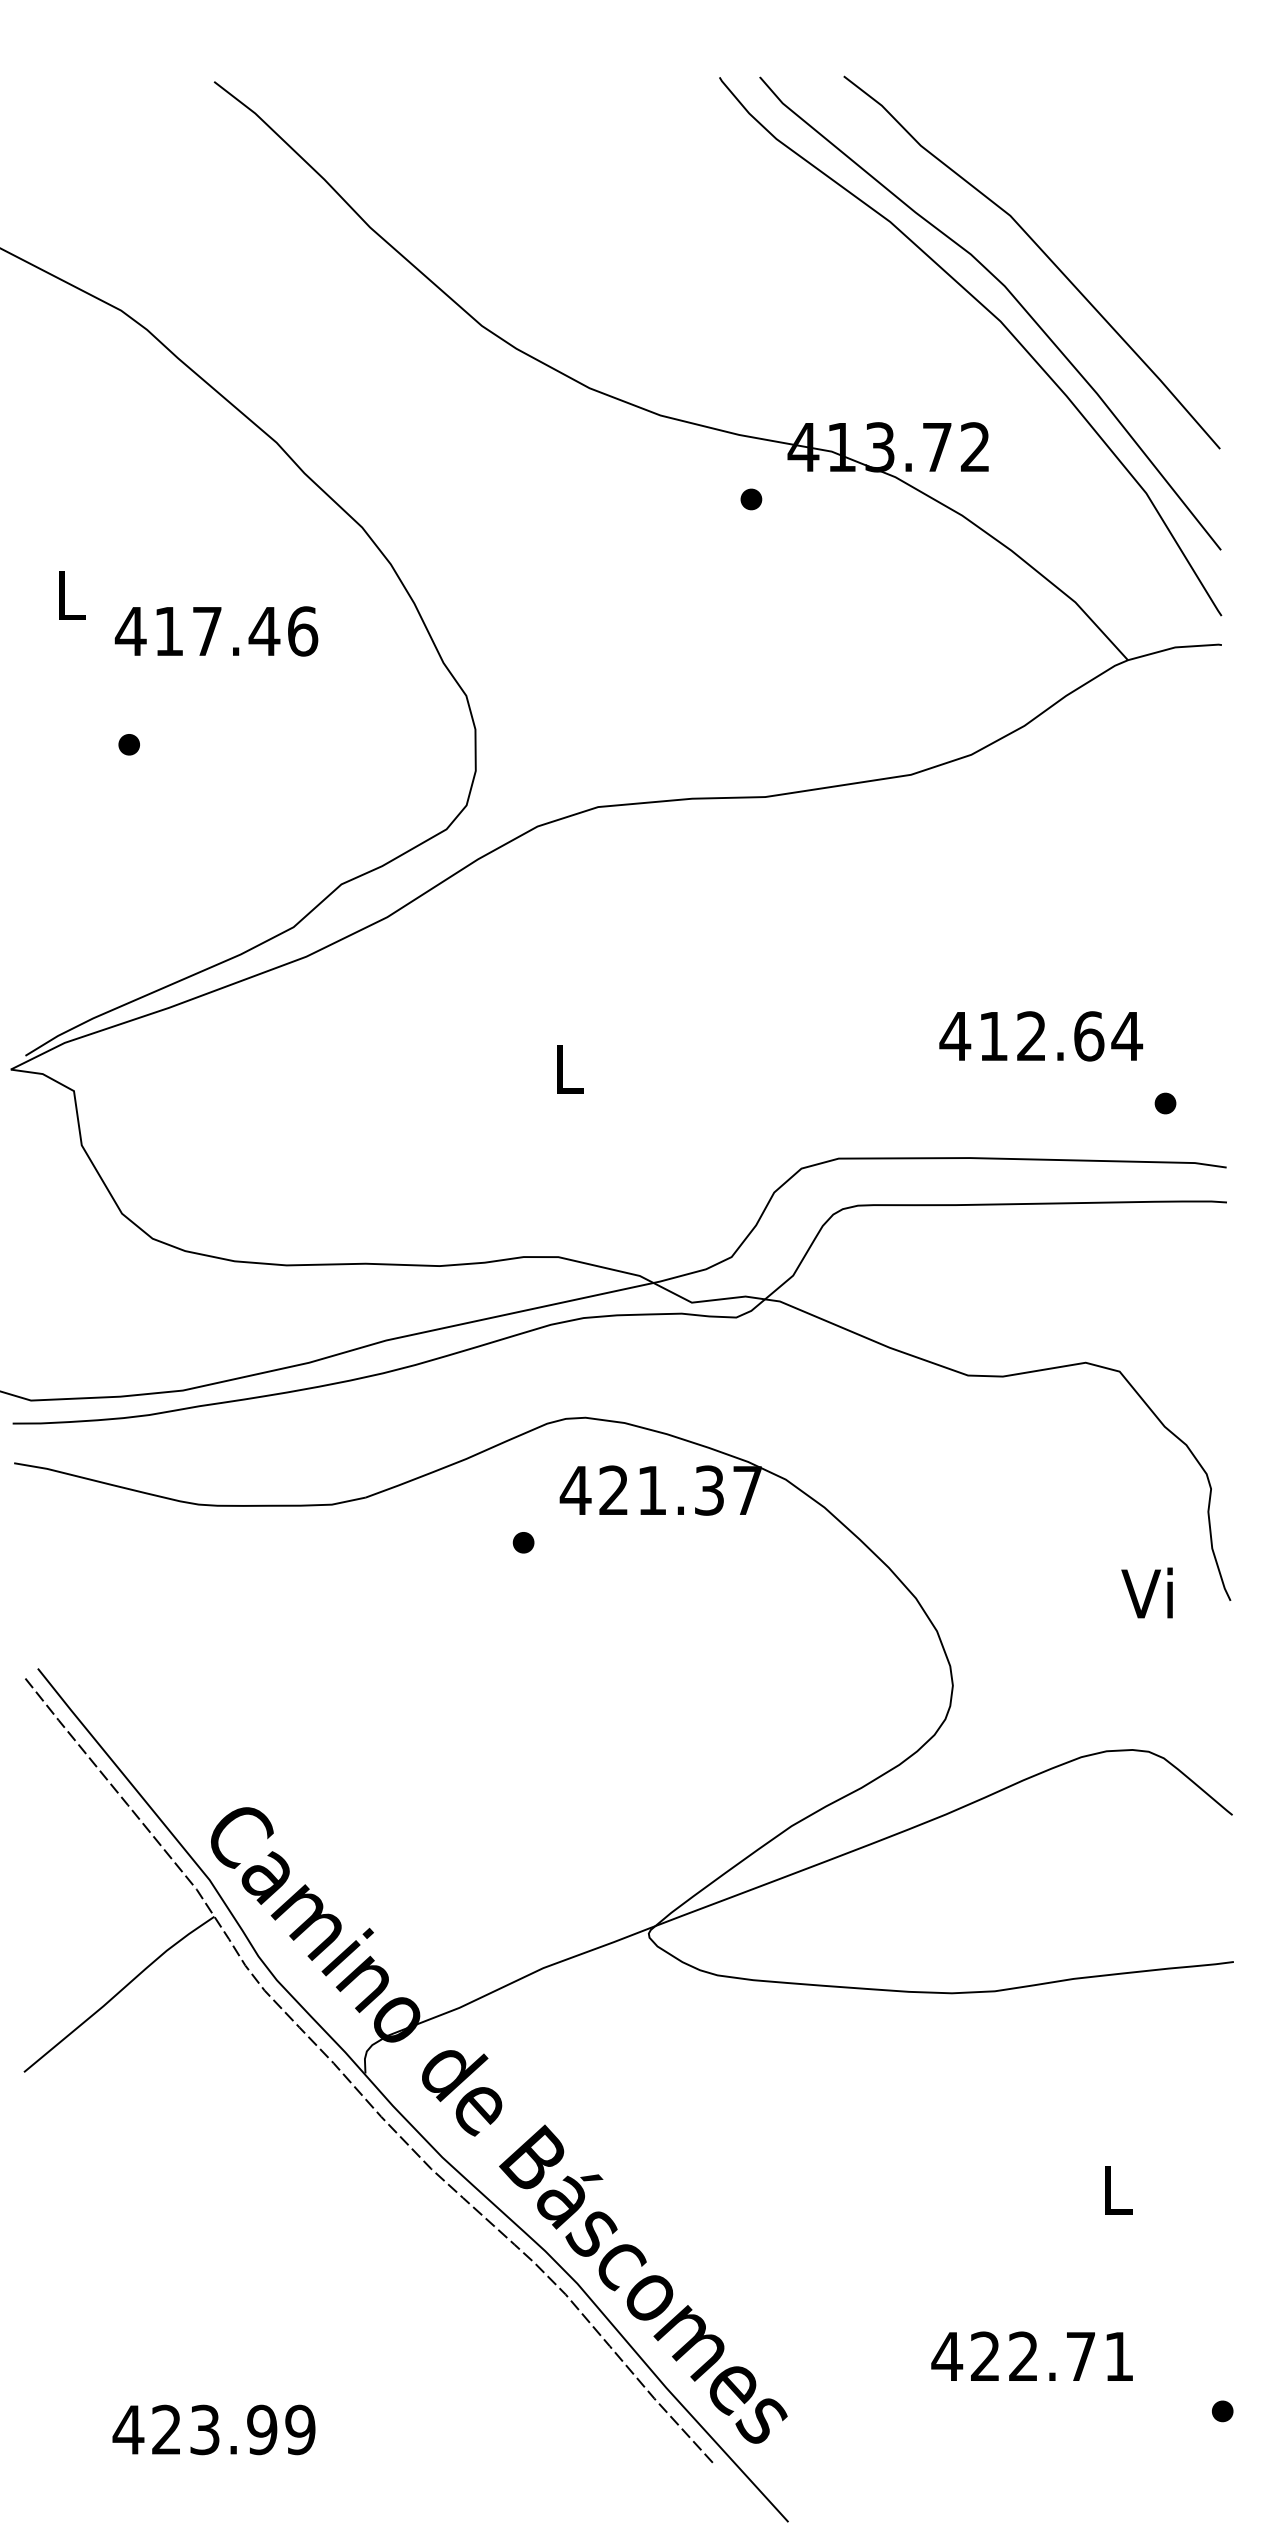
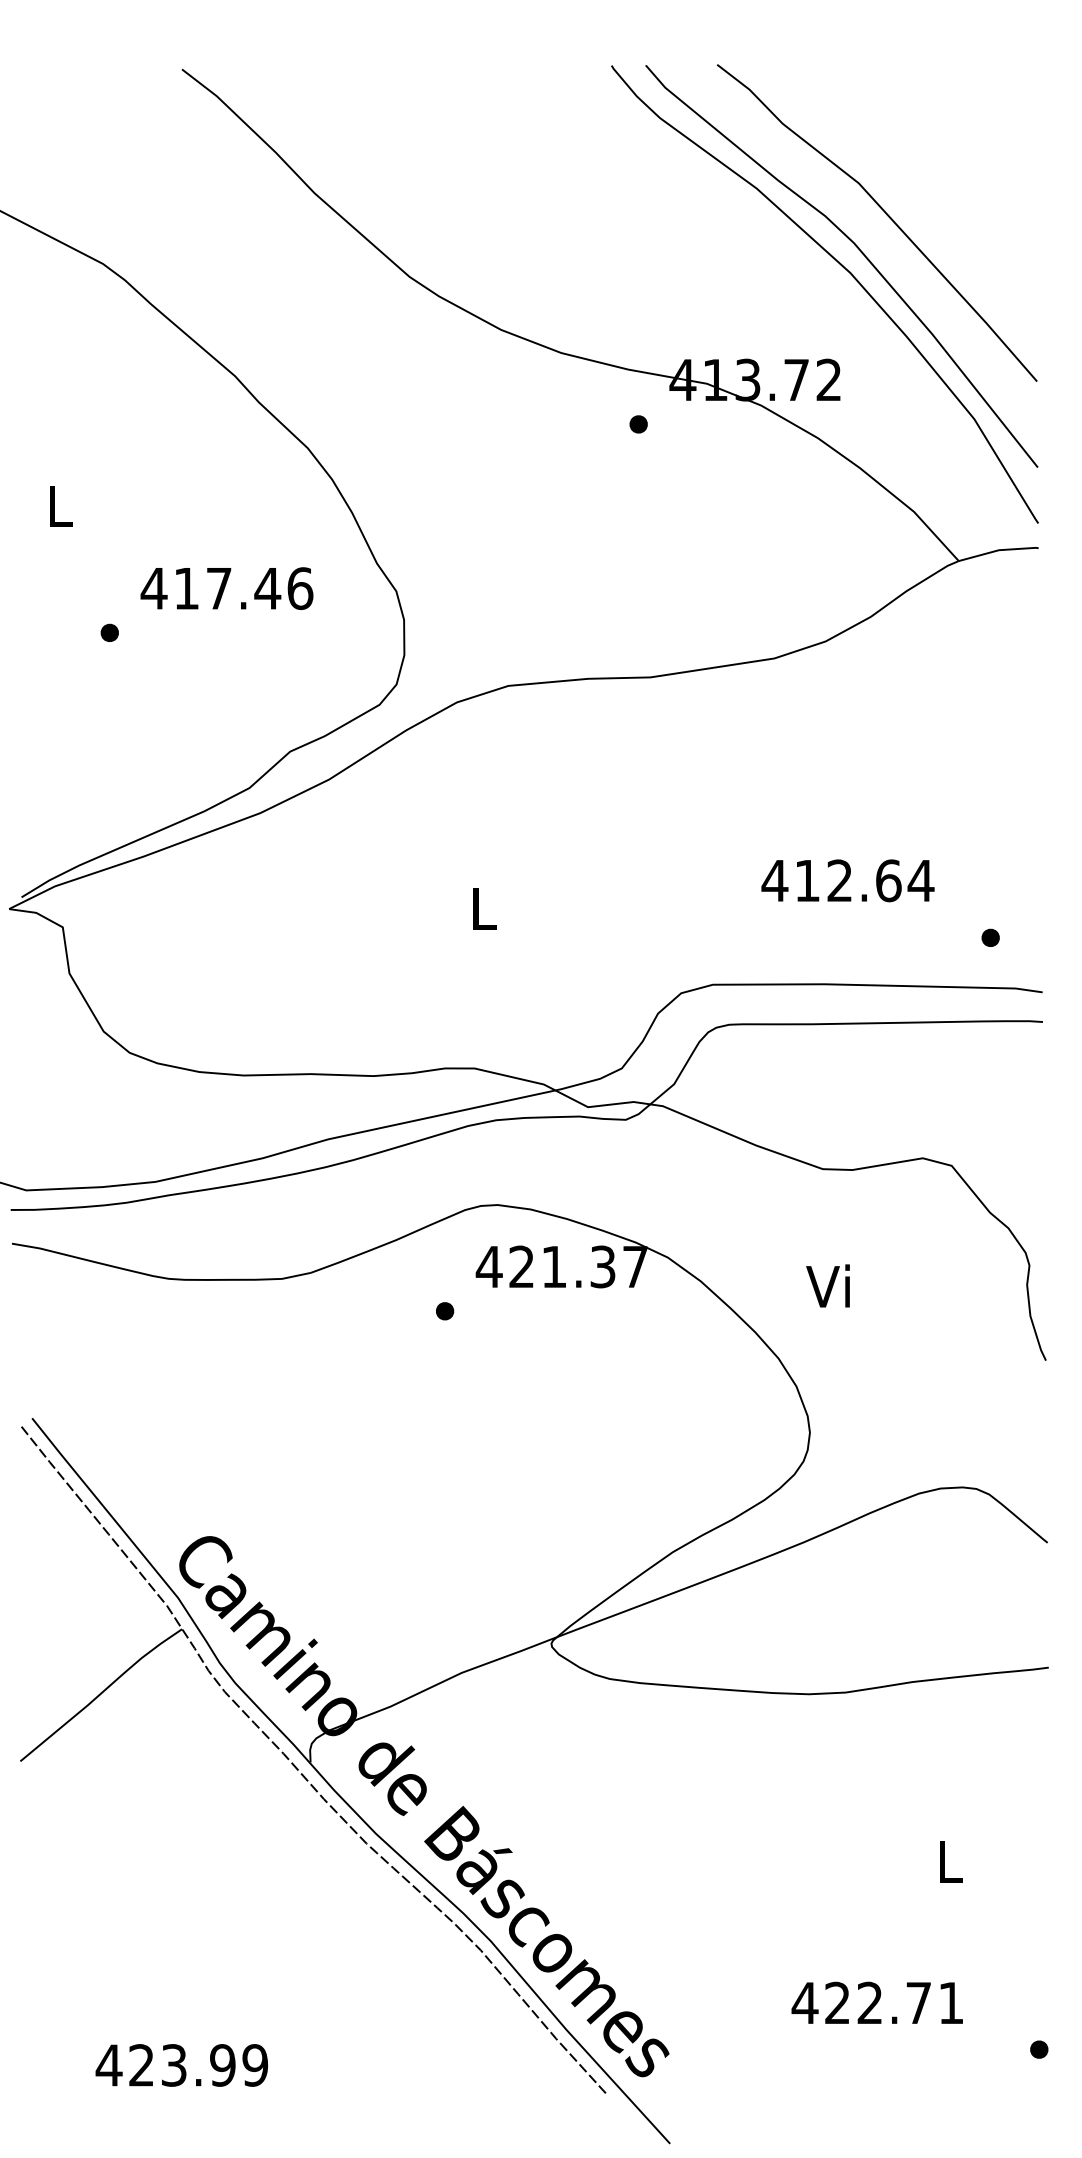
text: (215, 631) -> (226, 588), moved
text: (1040, 1035) -> (847, 880), moved
text: (1146, 1592) -> (827, 1285), moved

